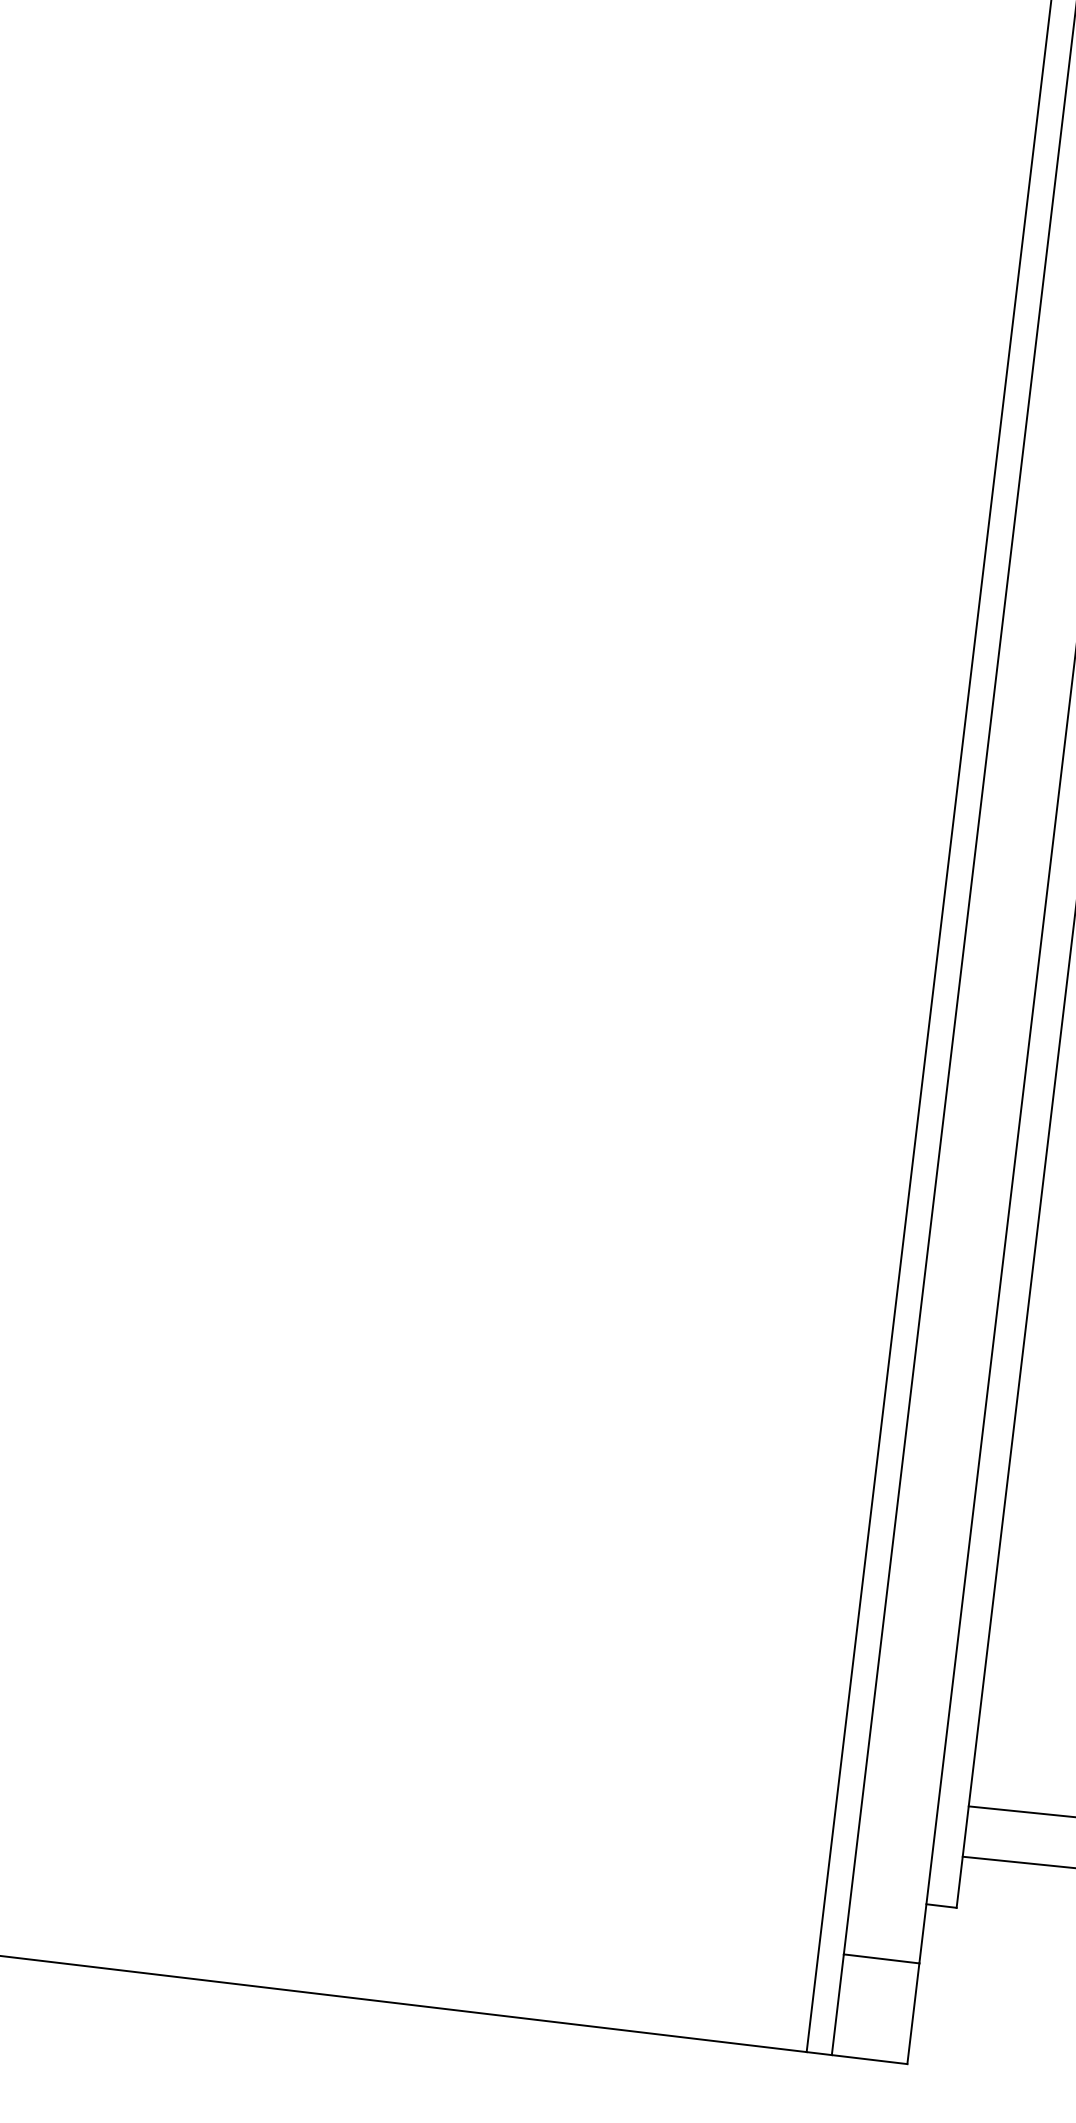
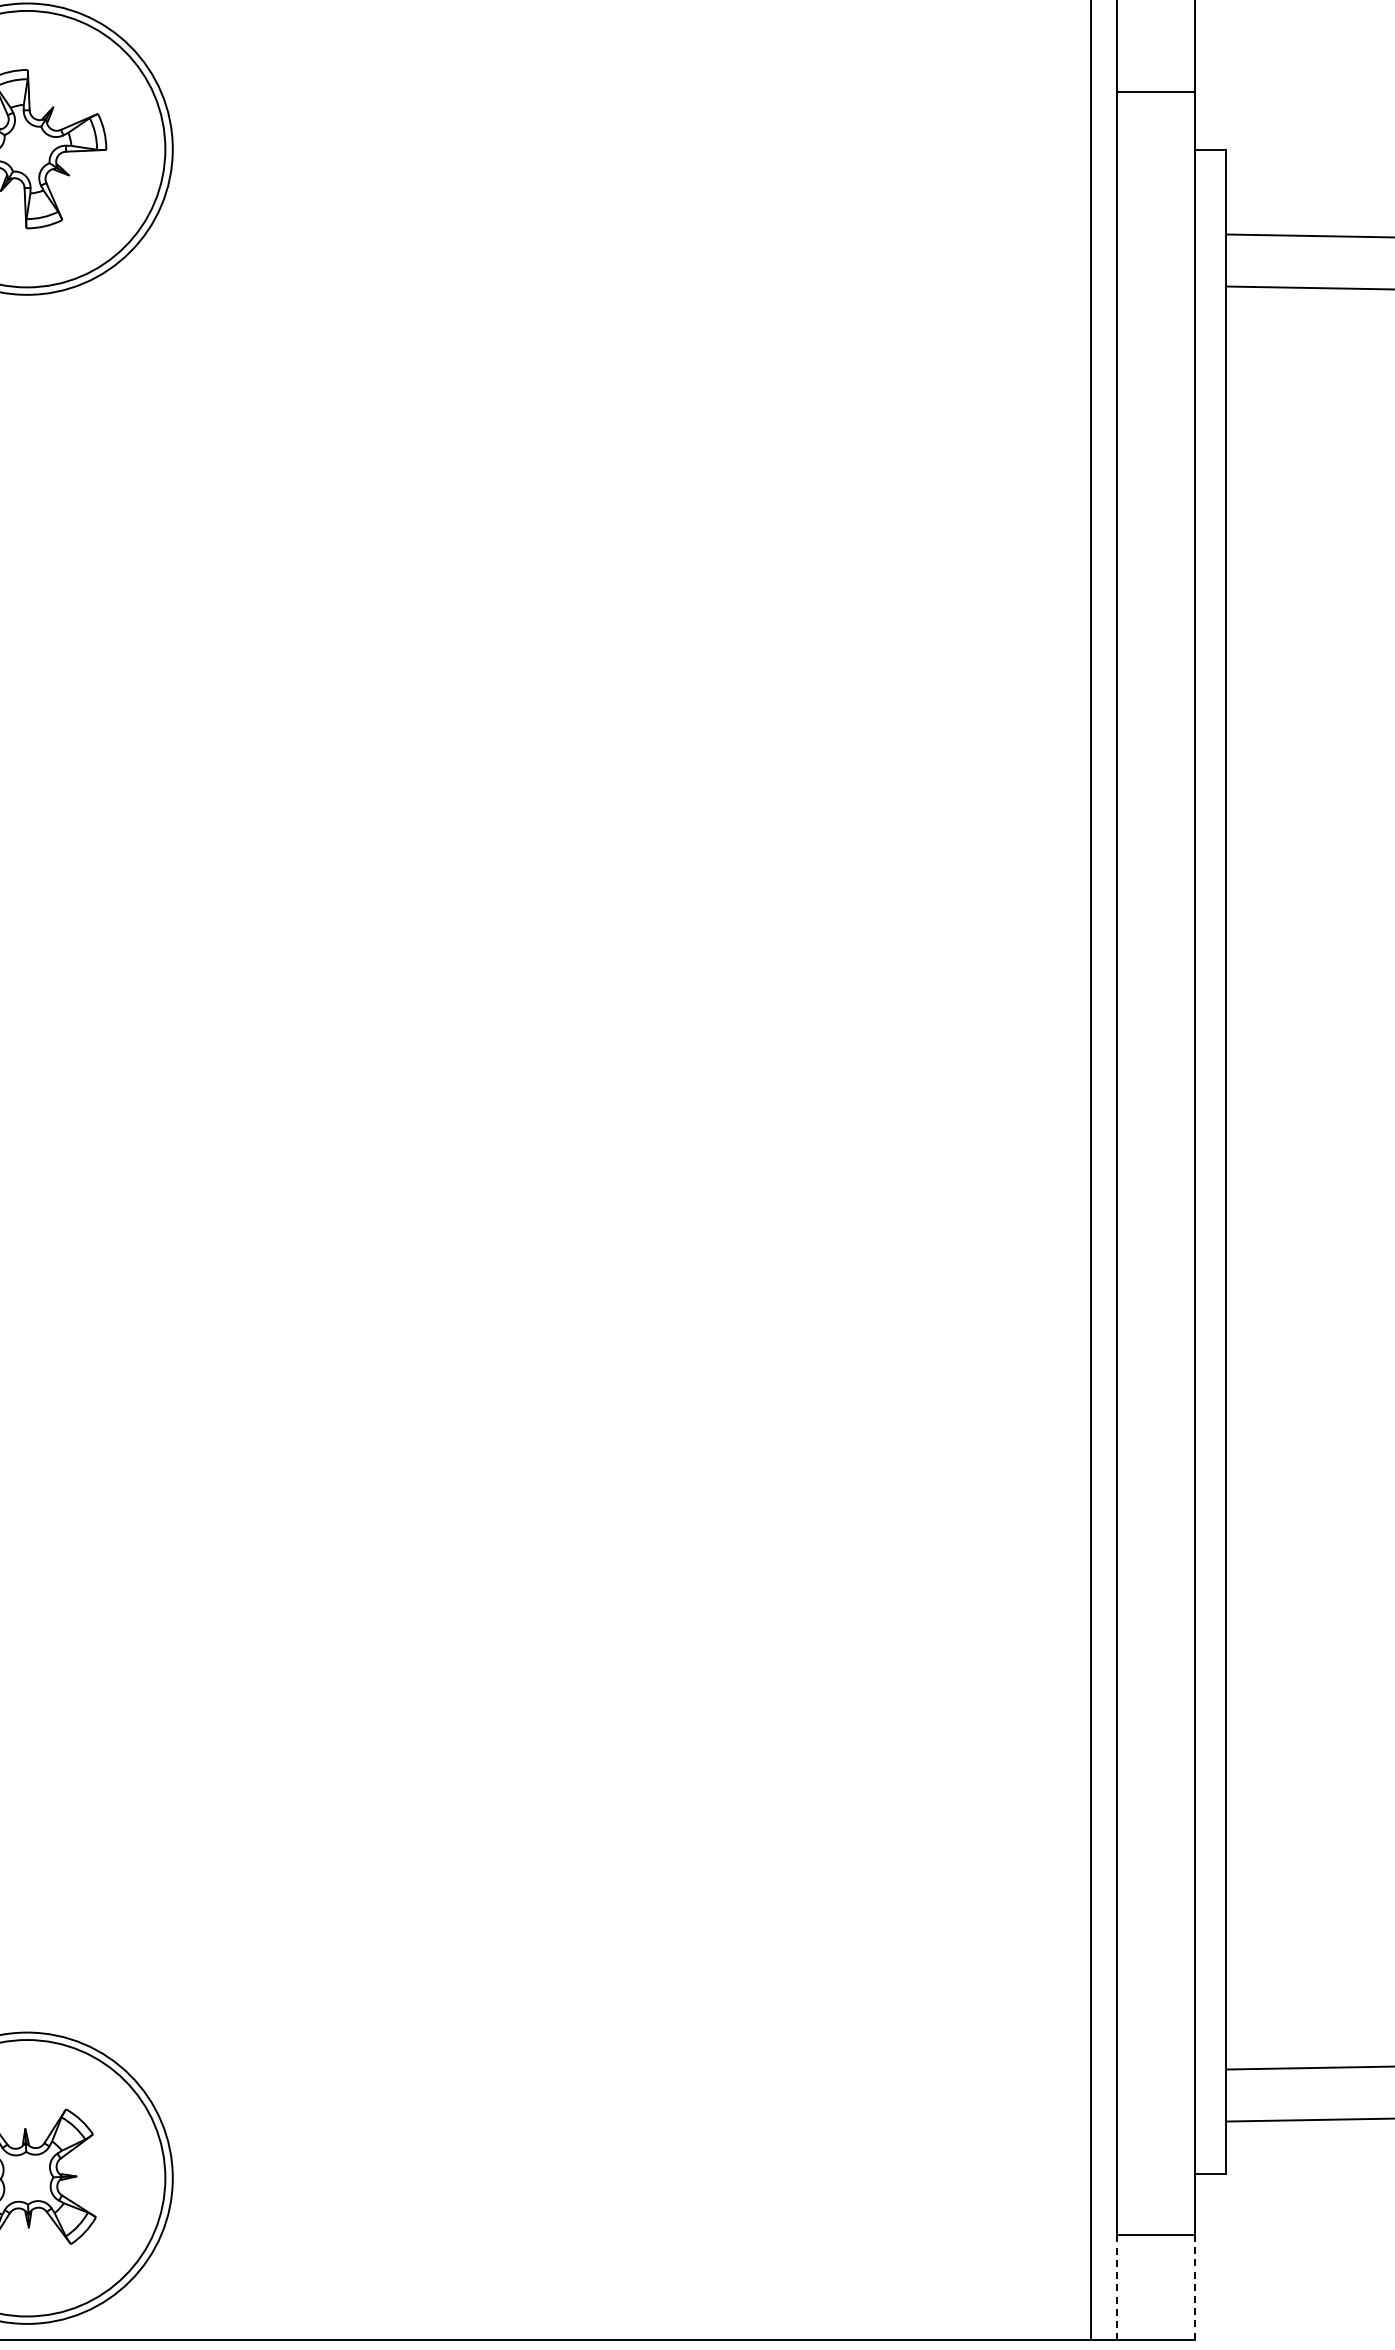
line: (838, 2005) -> (1117, 2288), solid -> dashed
line: (913, 2013) -> (1195, 2287), solid -> dashed

